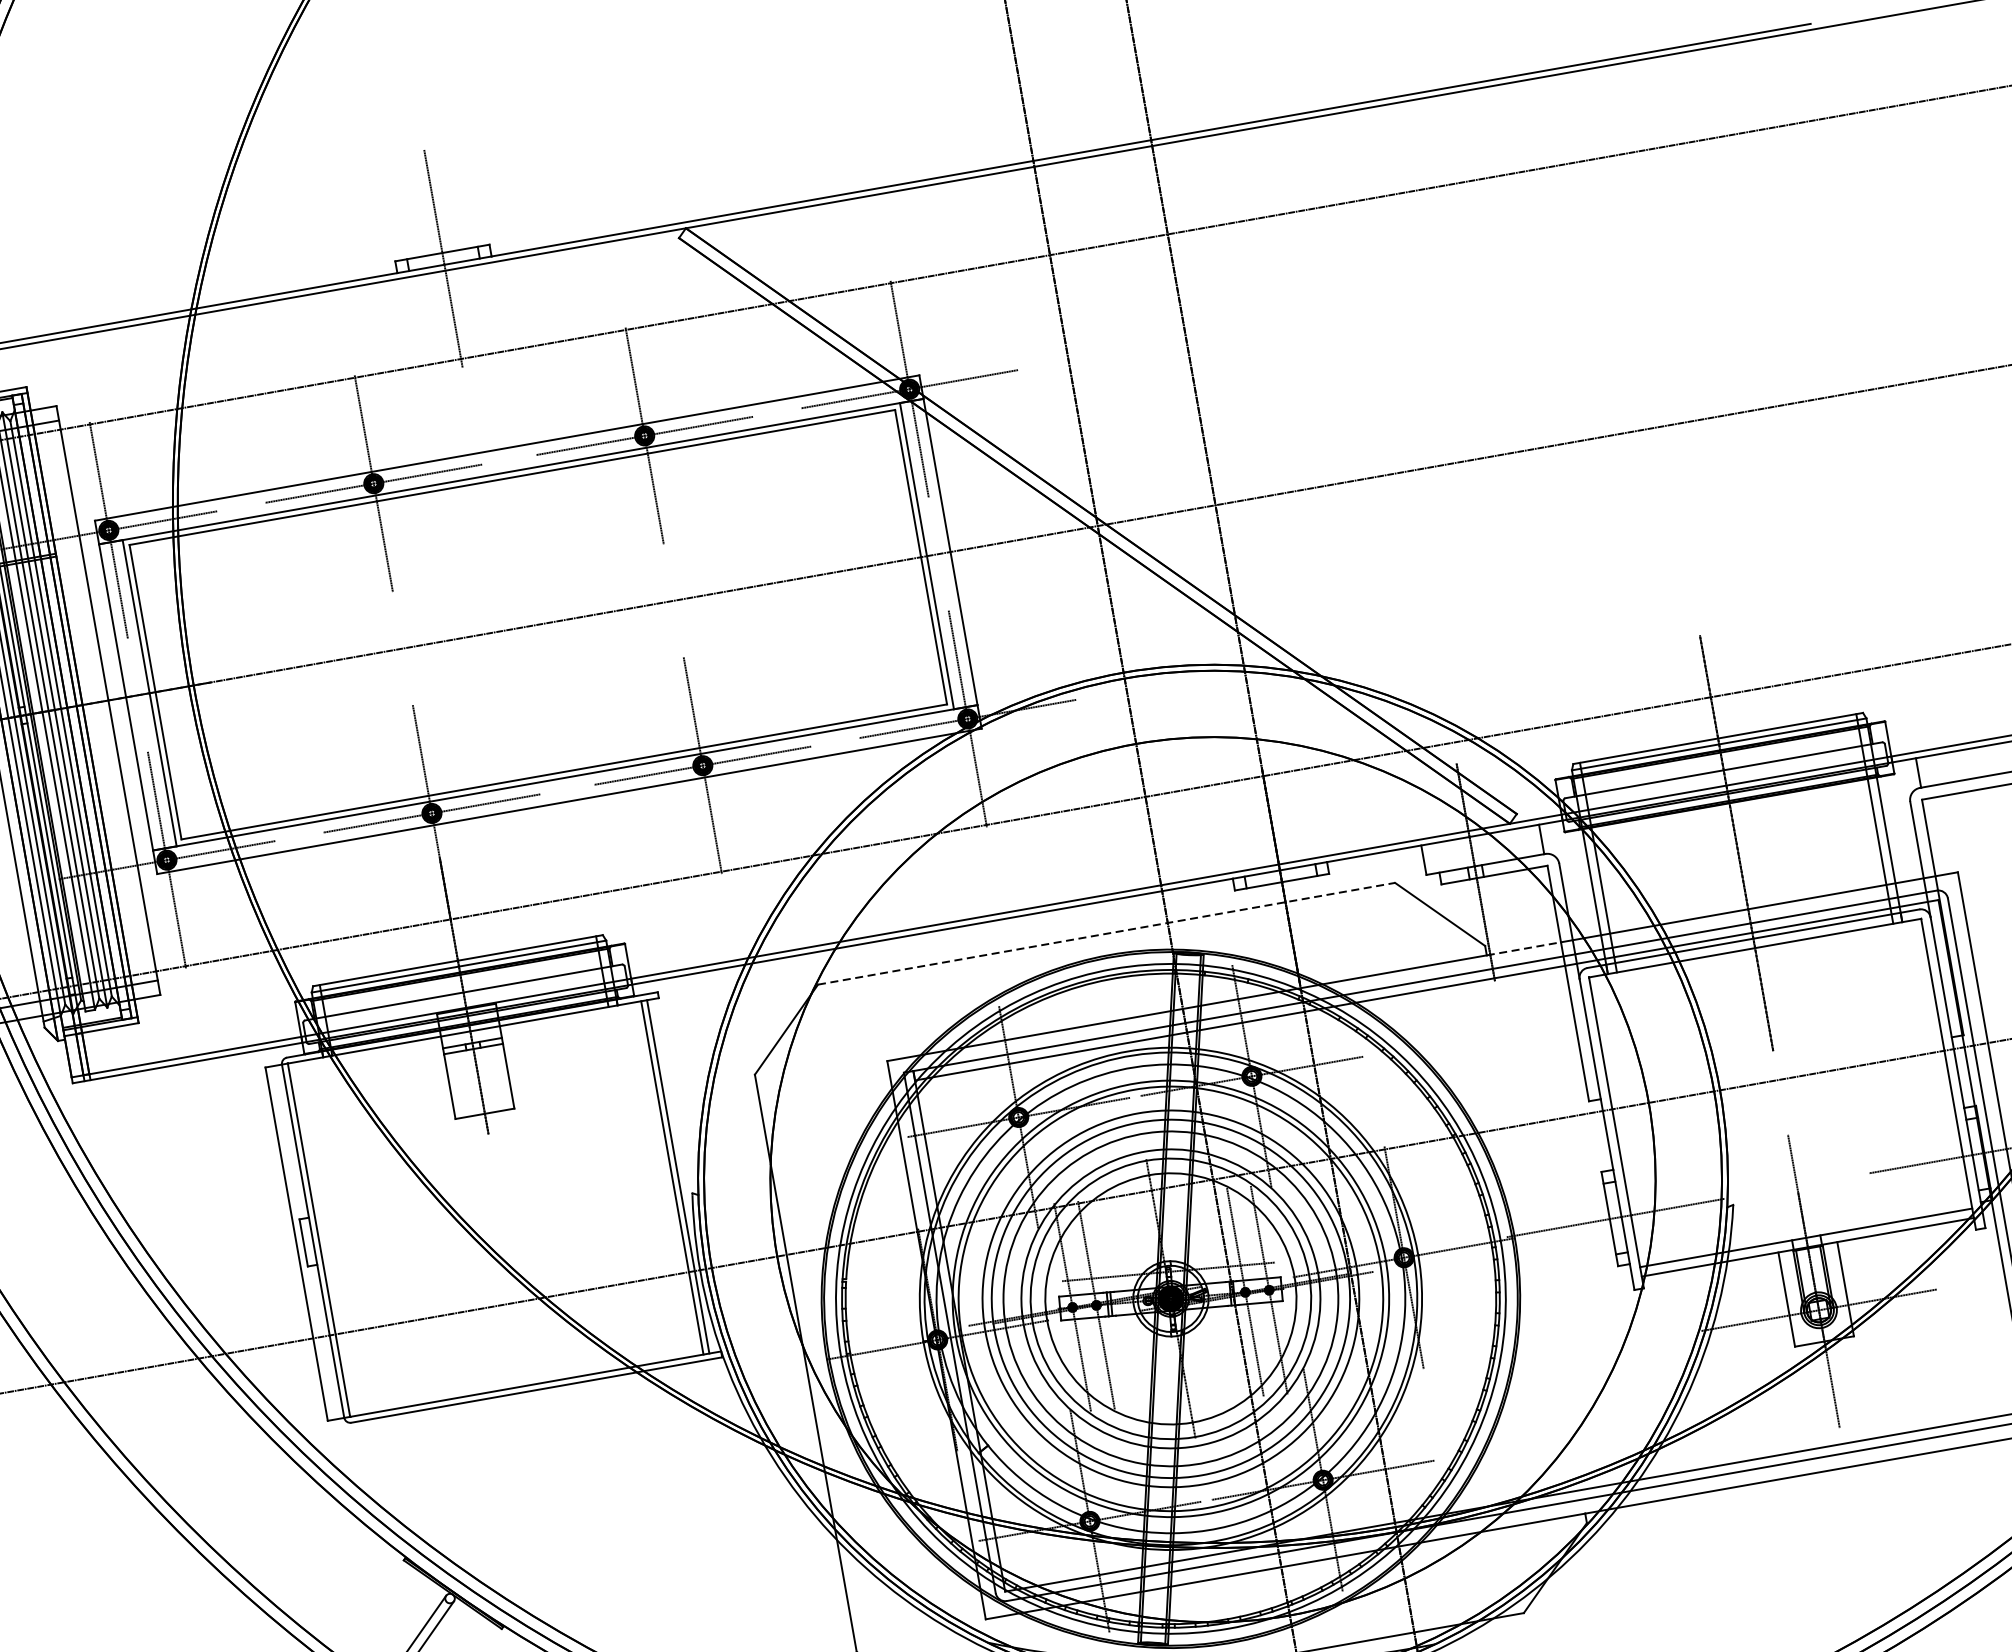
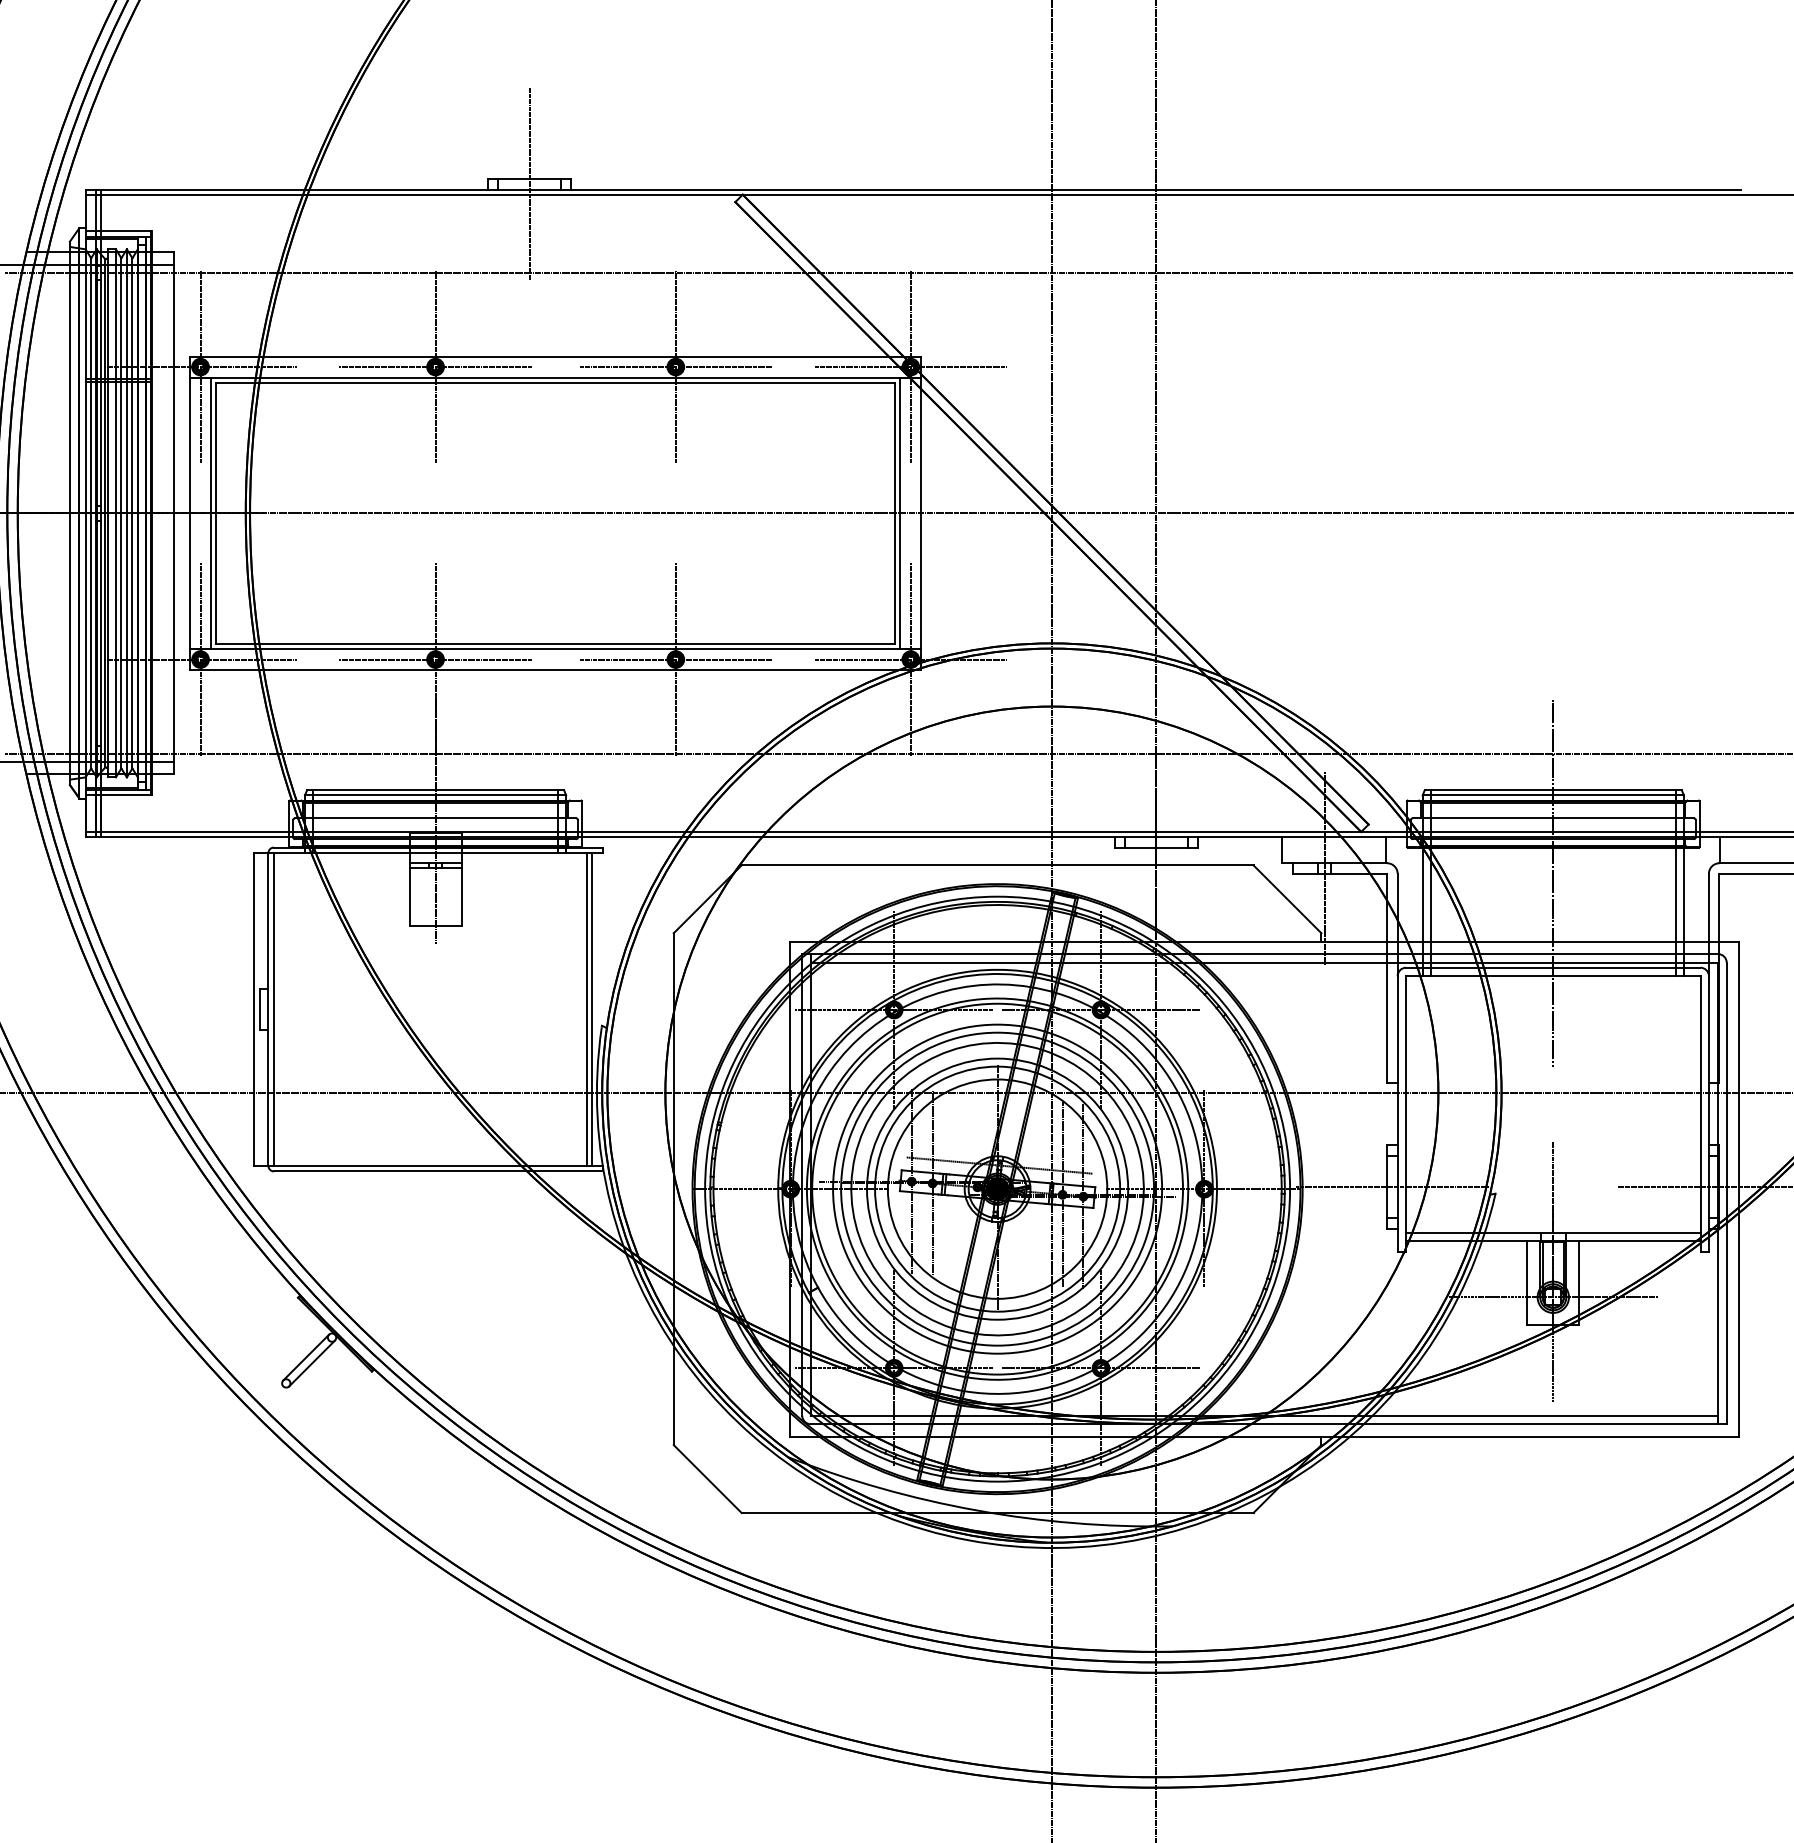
line: (1106, 933) -> (997, 865), dashed -> solid
line: (1524, 948) -> (1354, 941), dashed -> solid

